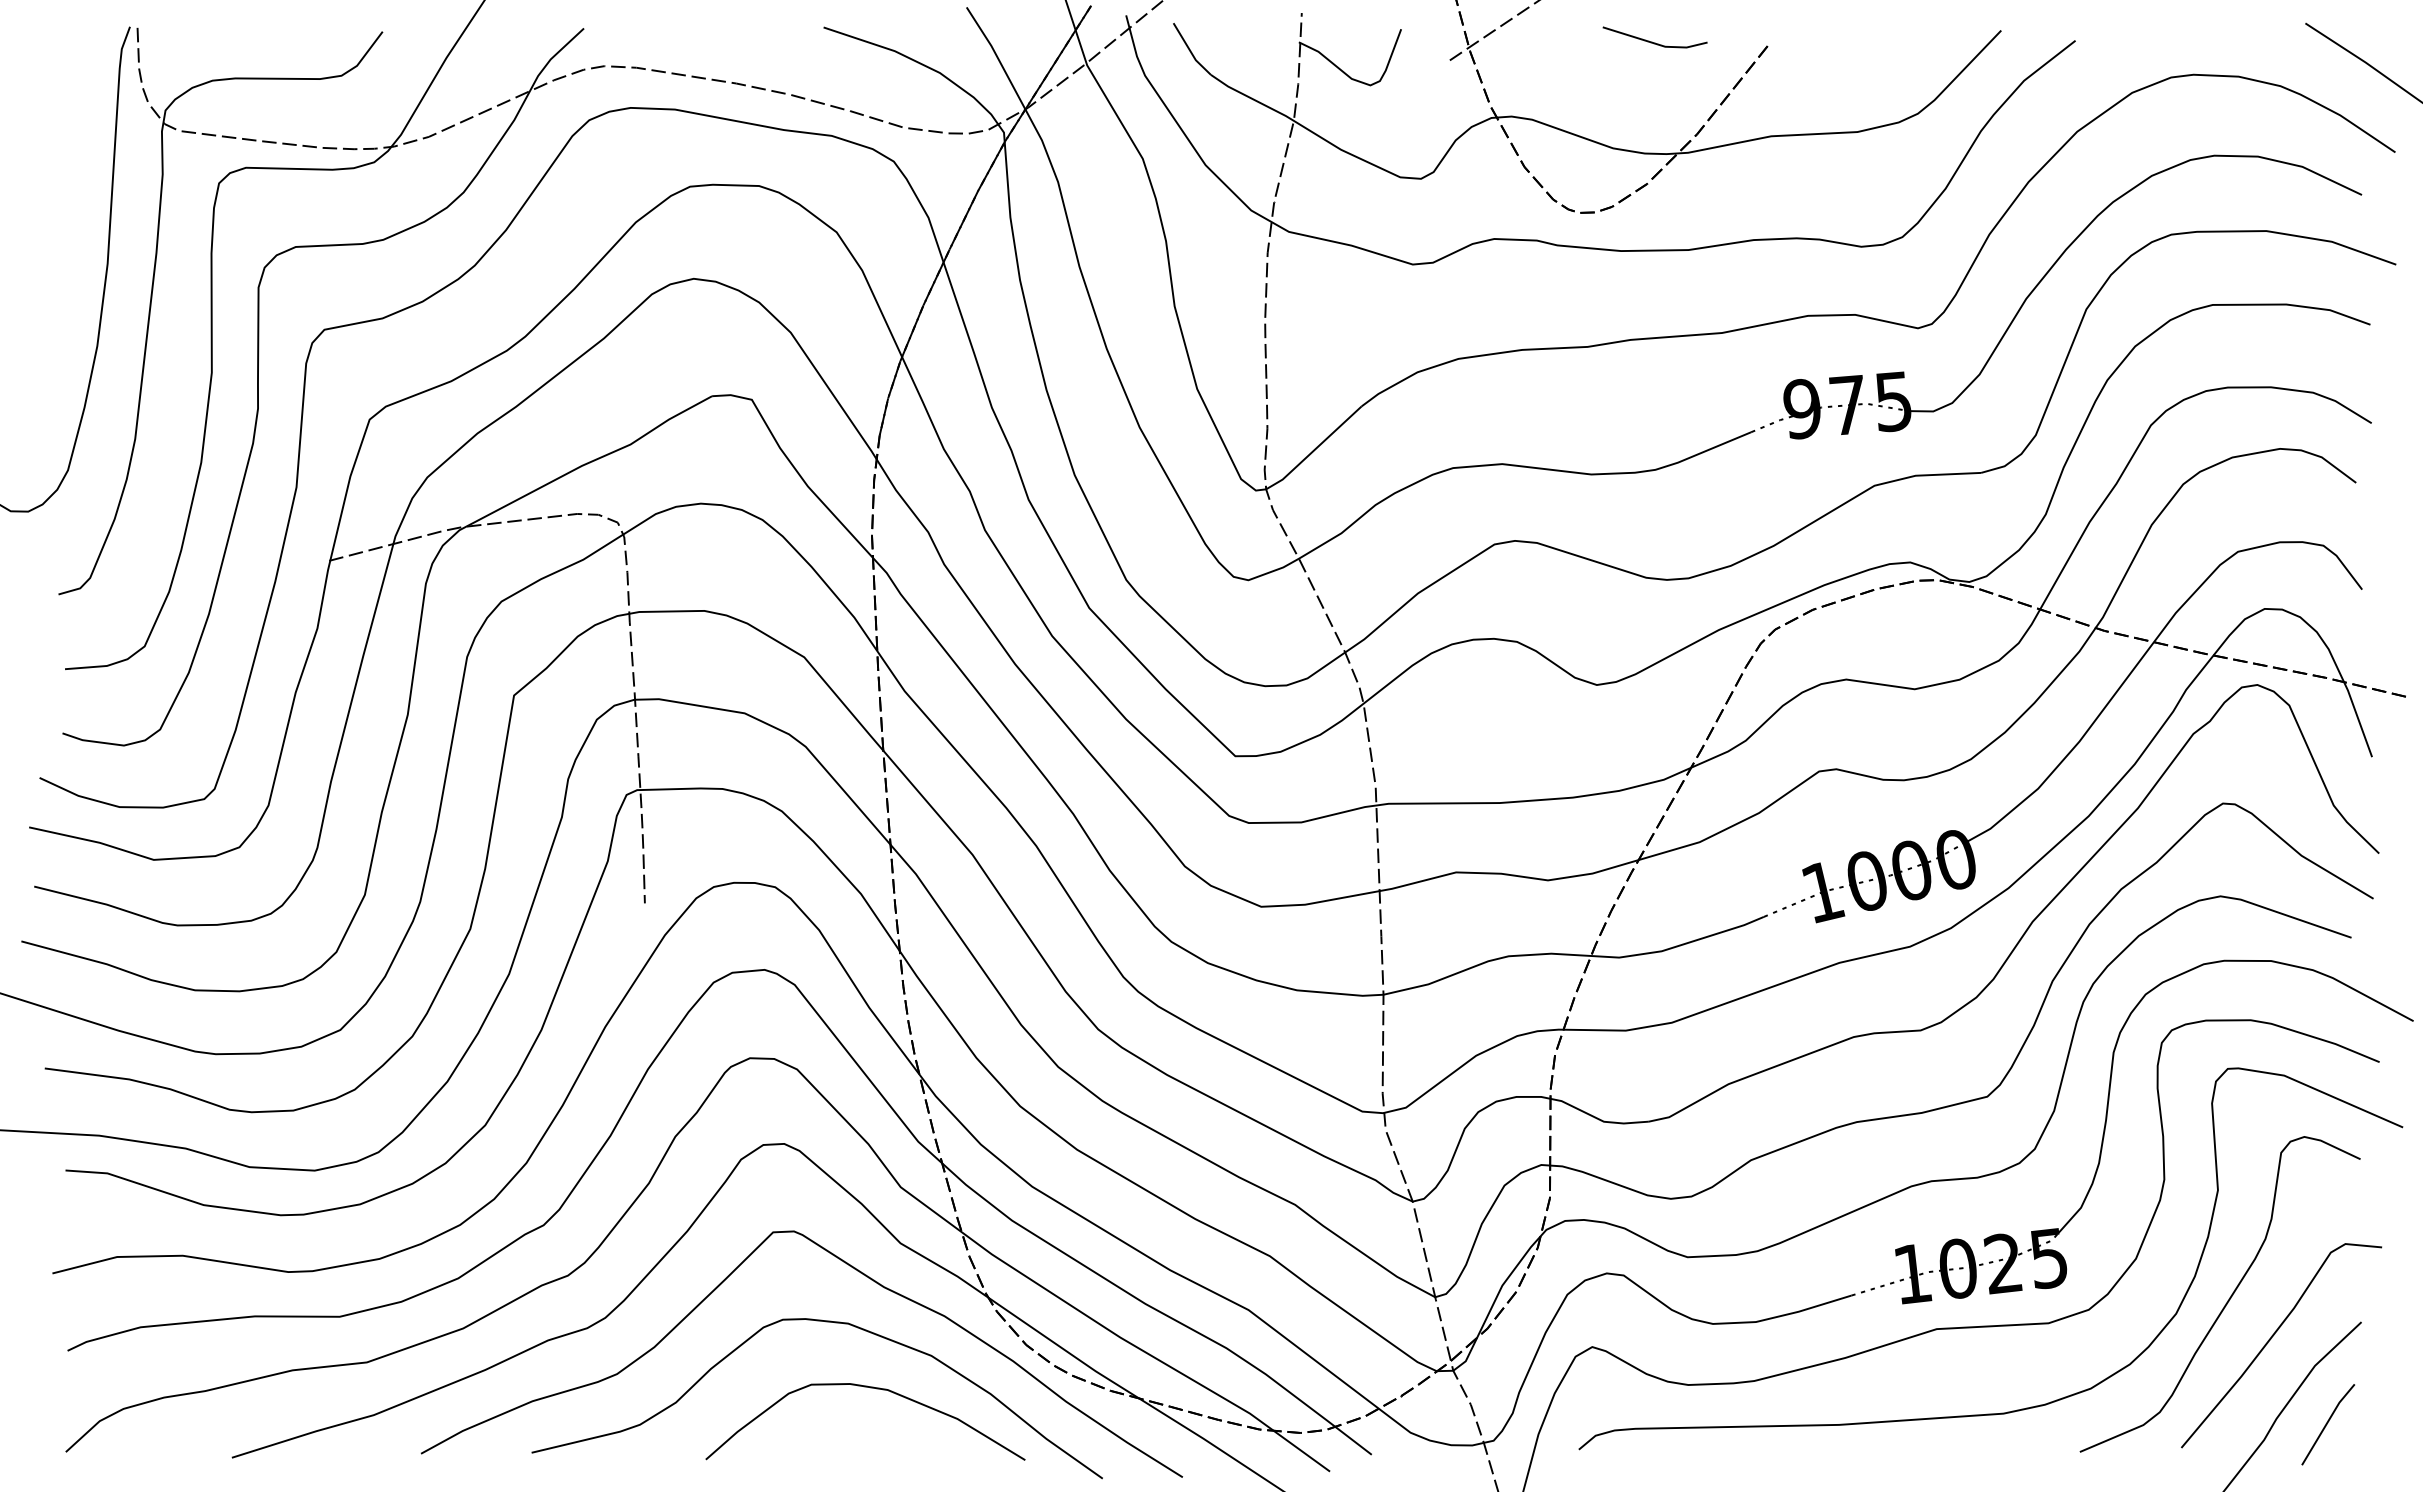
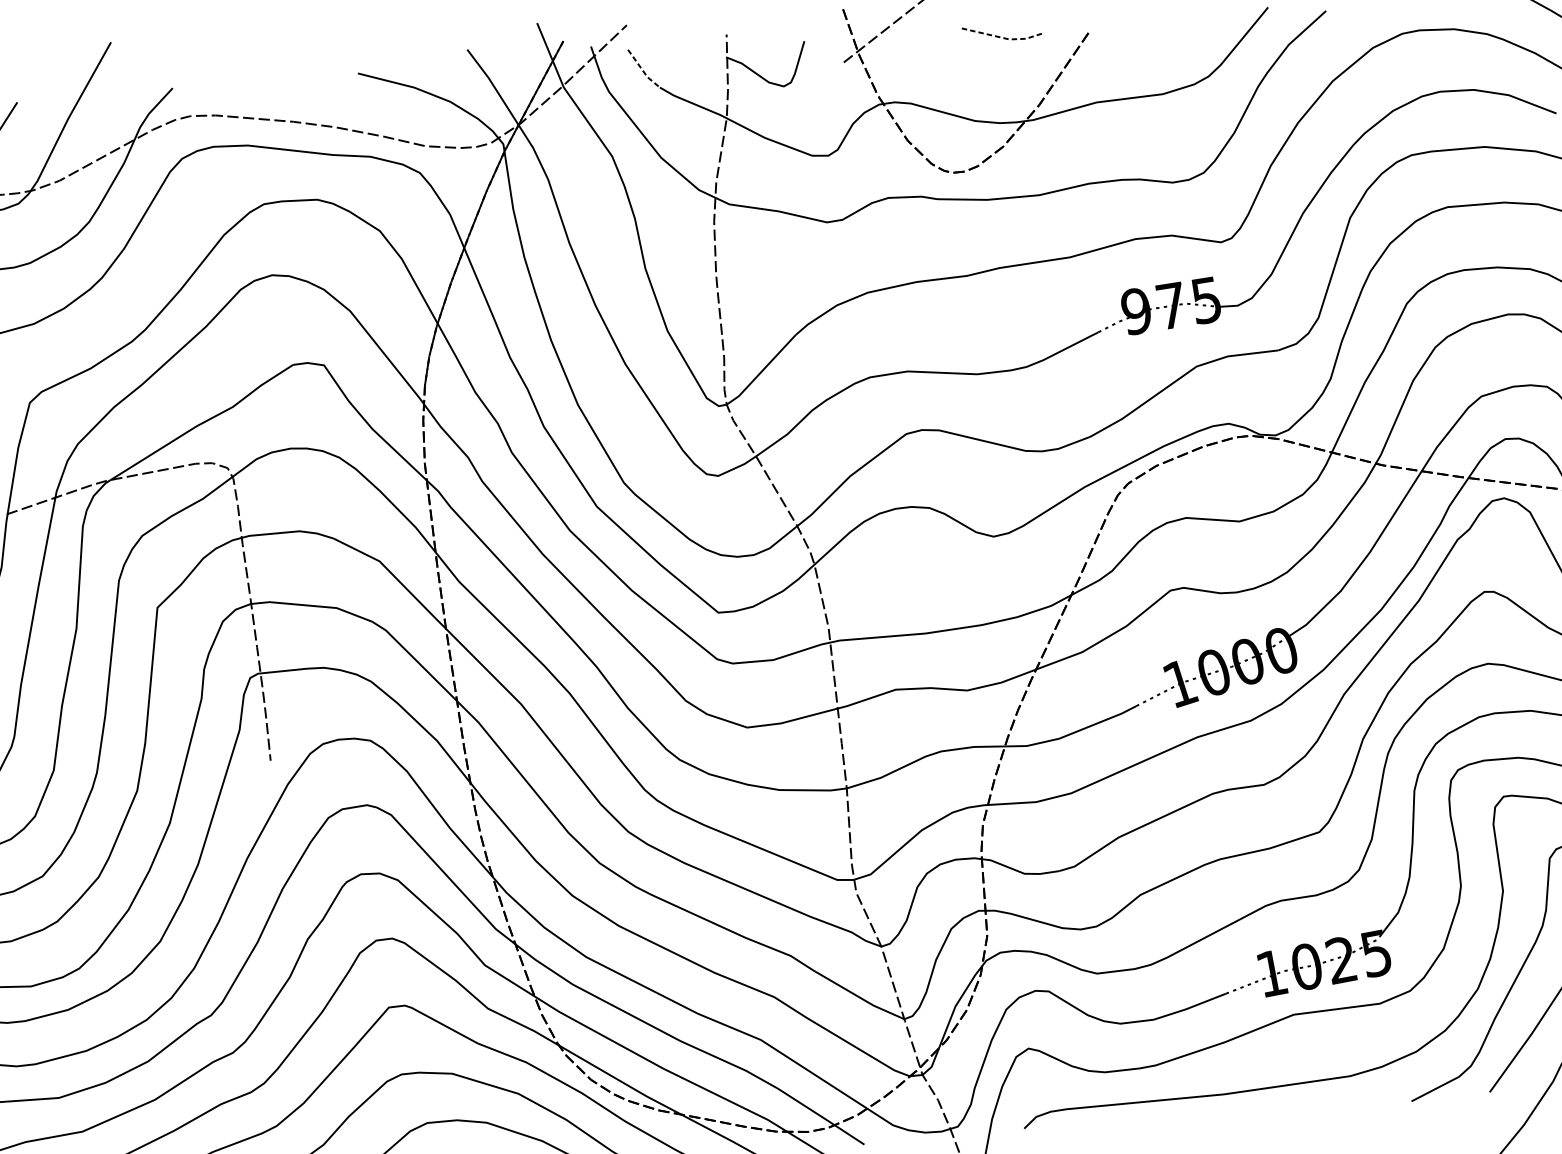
line: (1655, 43) -> (1001, 37), solid -> dashed
line: (1190, 51) -> (642, 70), solid -> dashed

